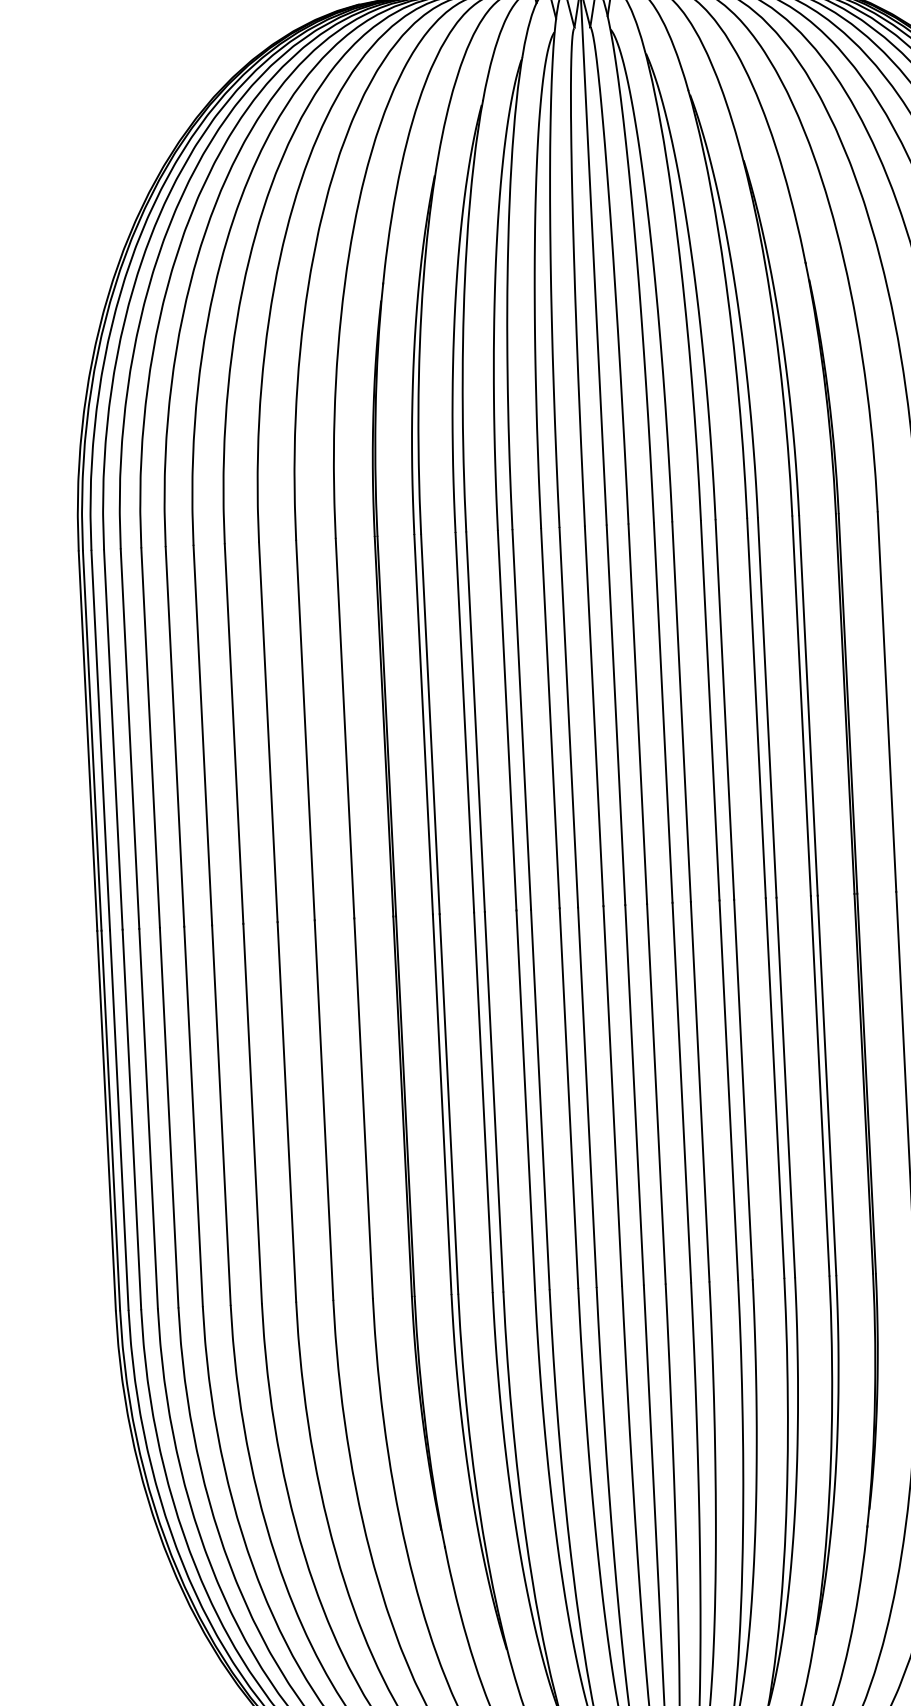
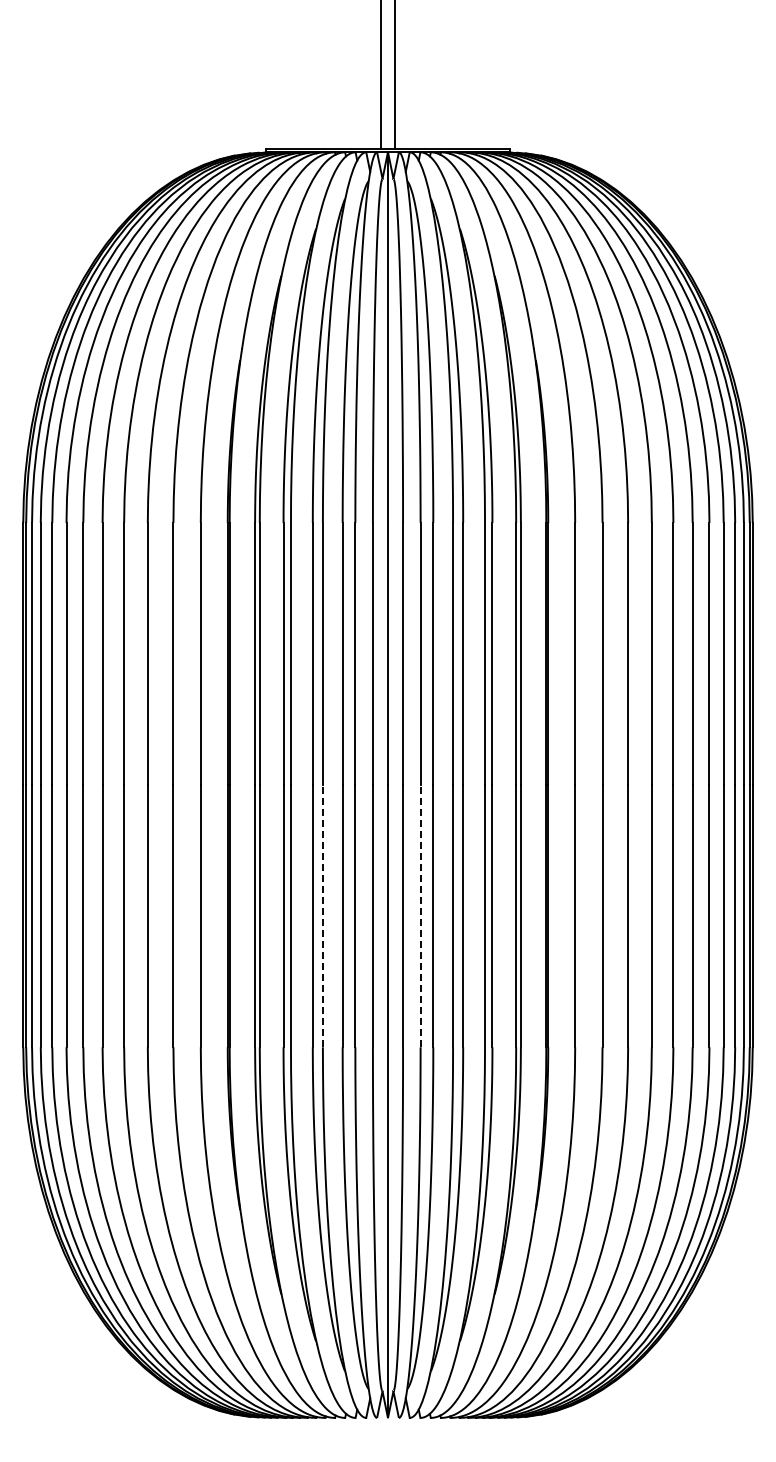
line: (681, 1091) -> (420, 915), solid -> dashed
line: (539, 1098) -> (322, 915), solid -> dashed

